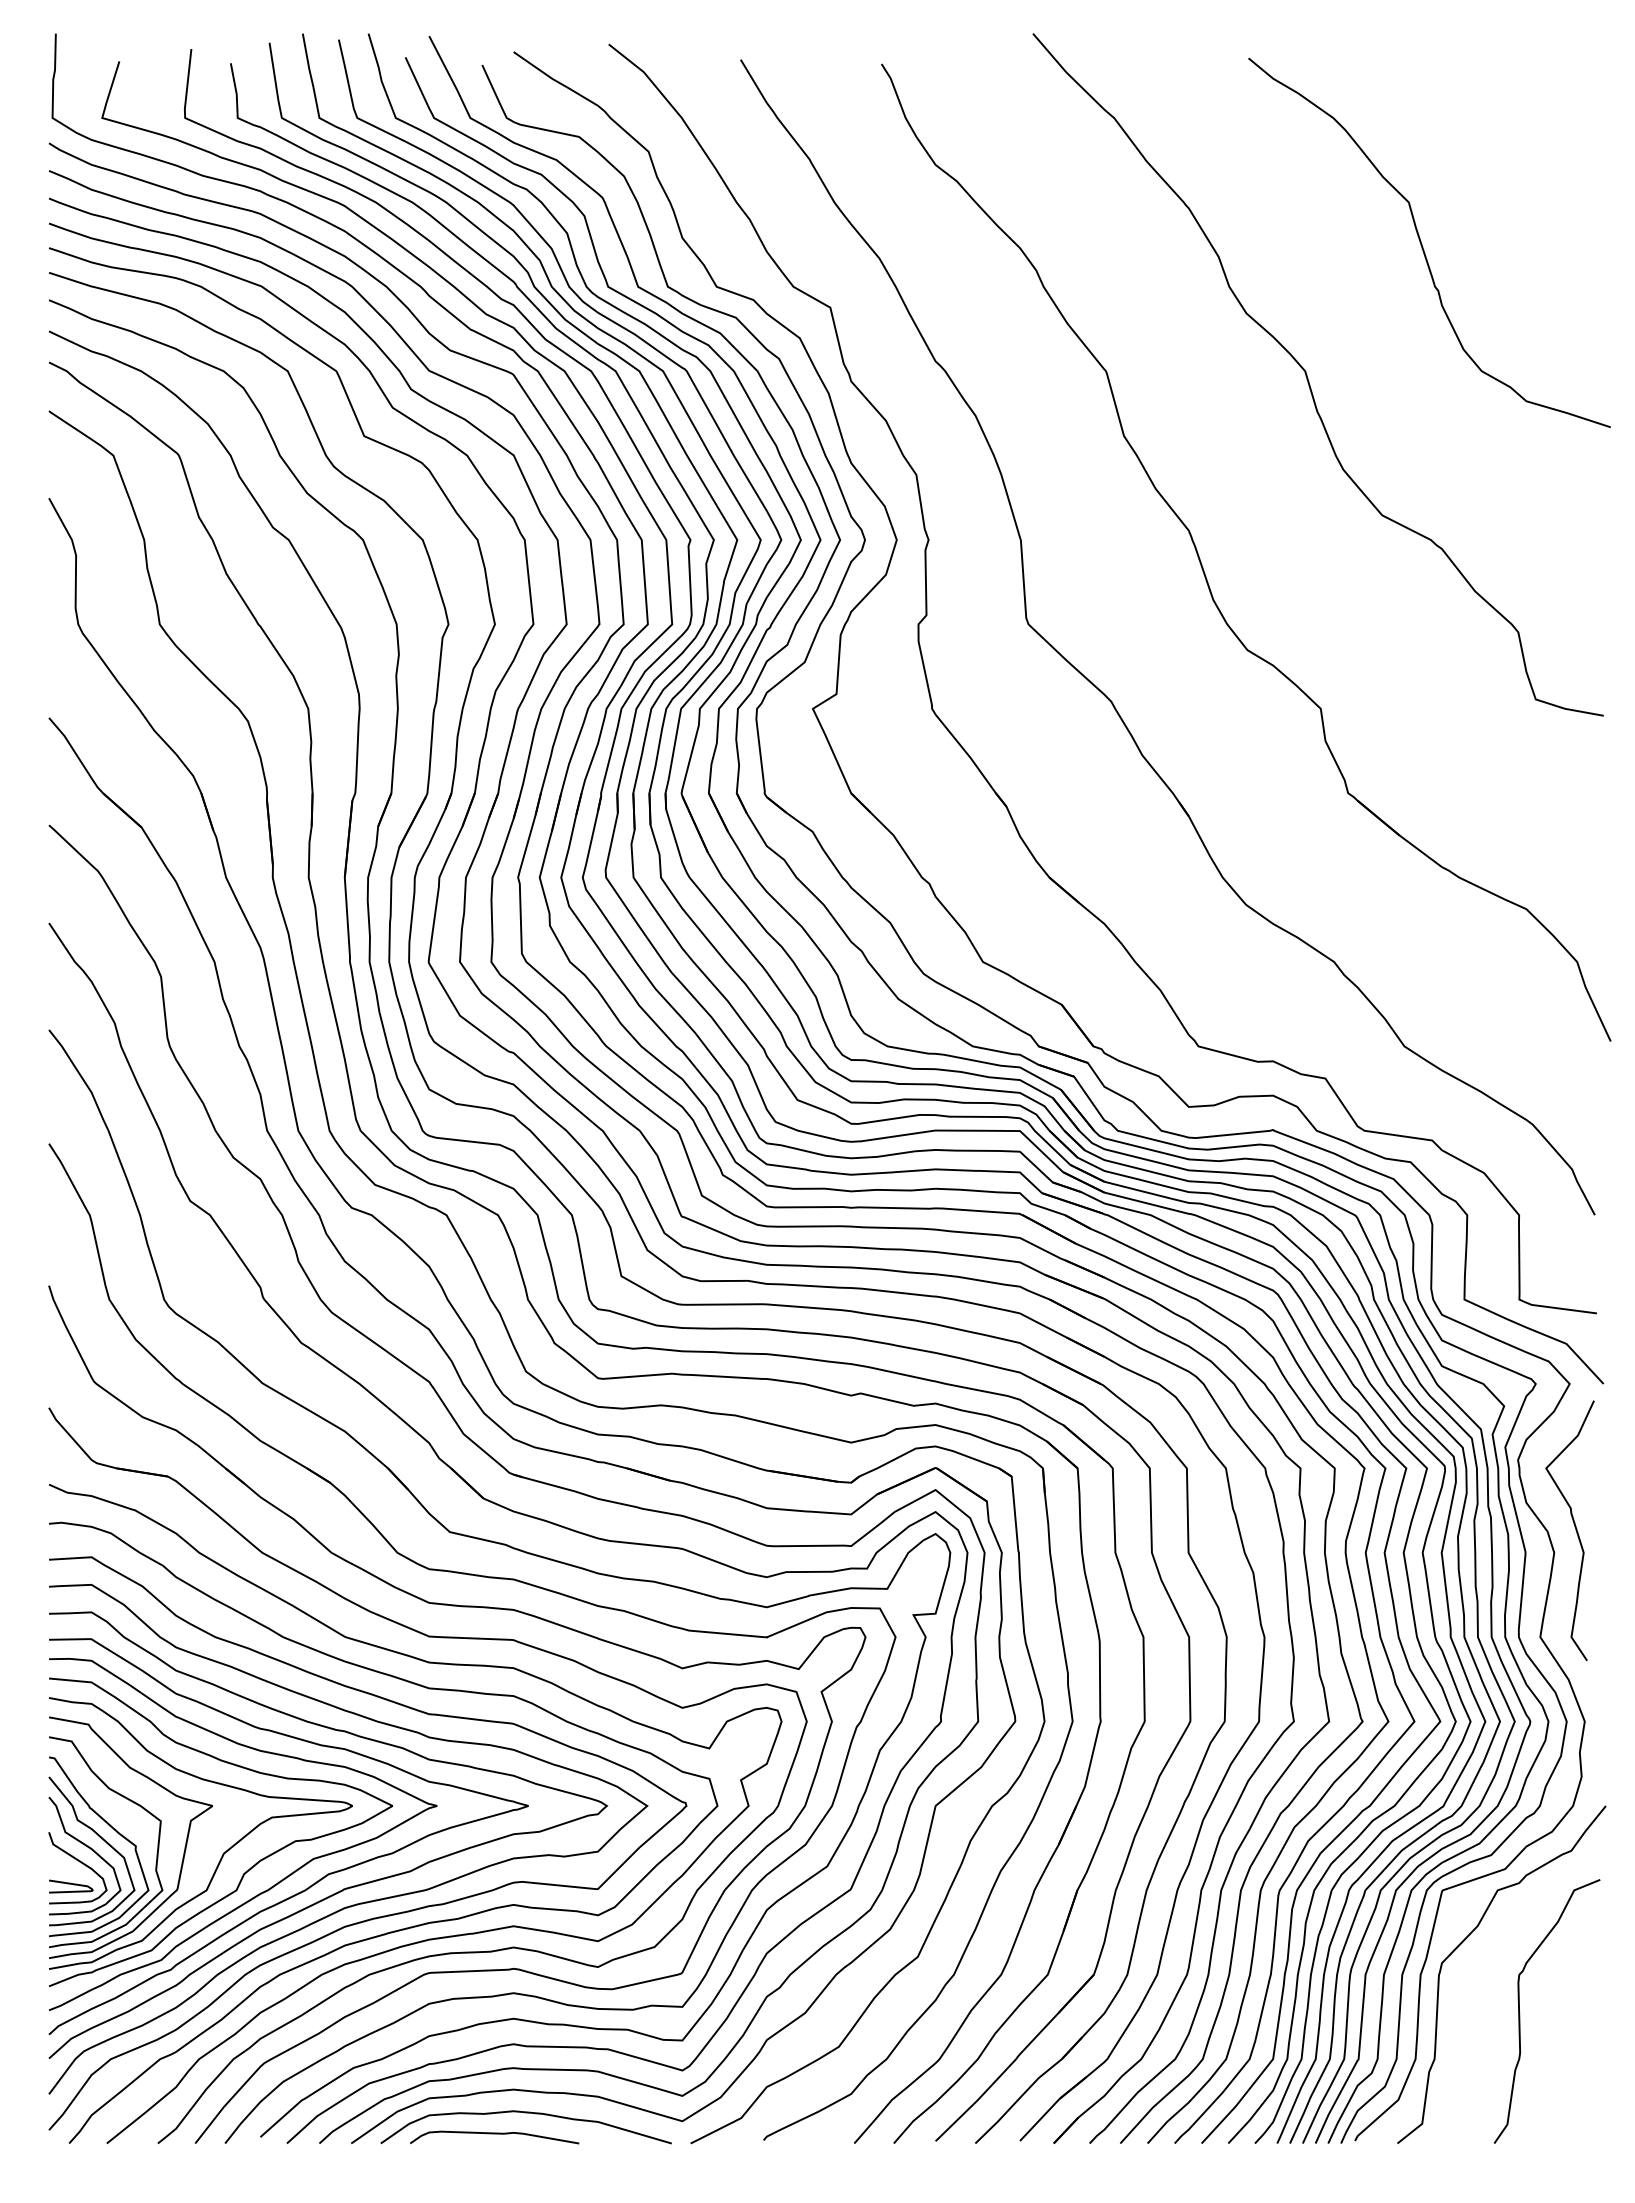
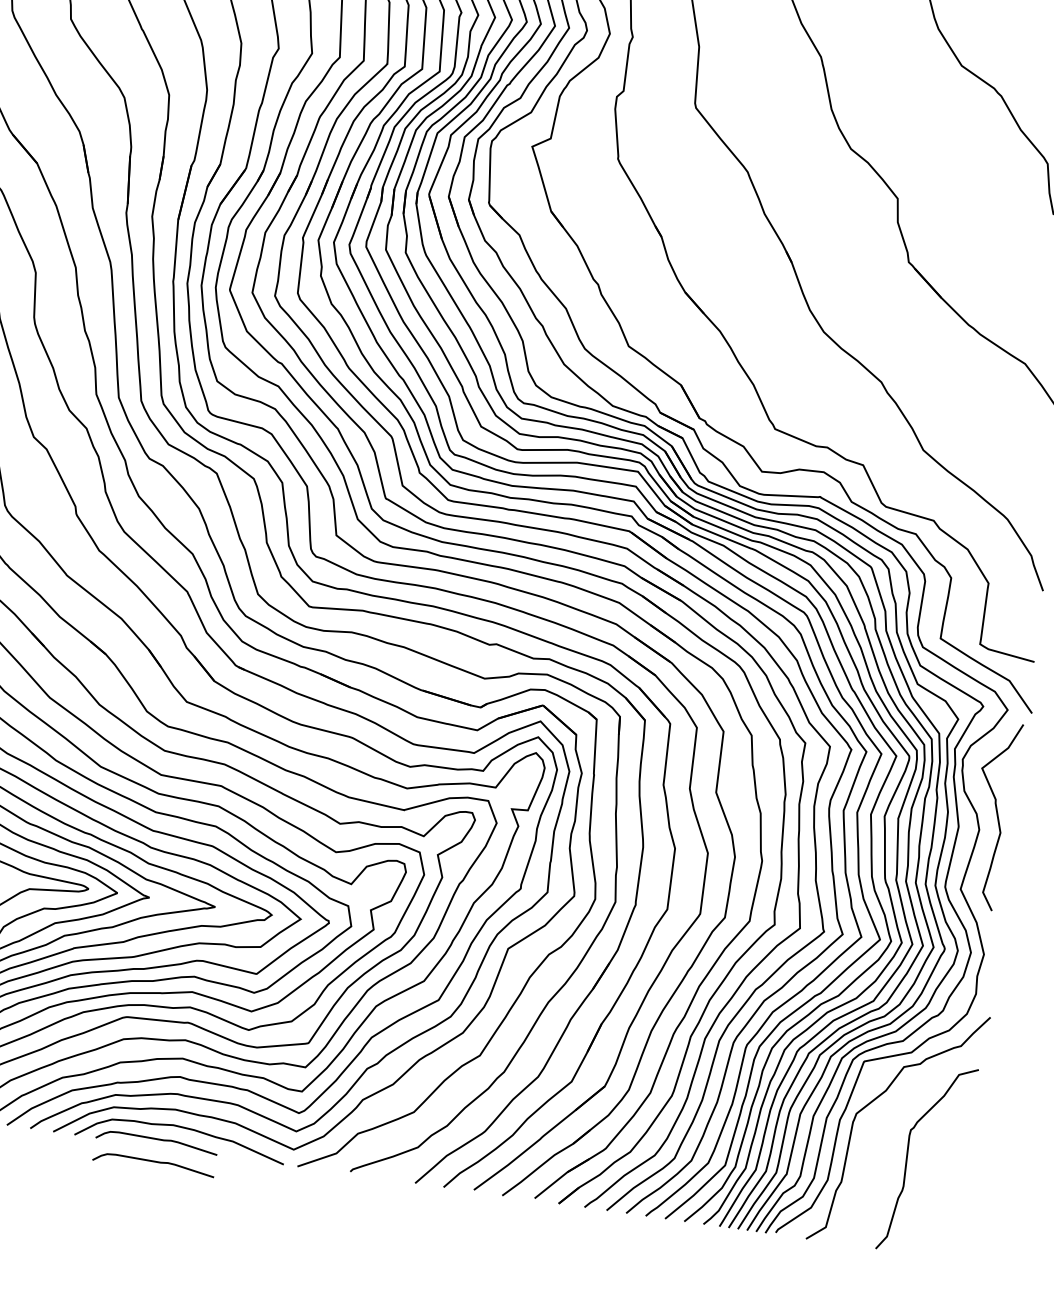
curve: (494, 2165) -> (154, 1162), added

